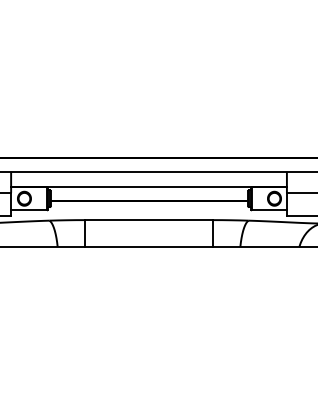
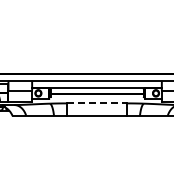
line: (150, 220) -> (97, 103), solid -> dashed

